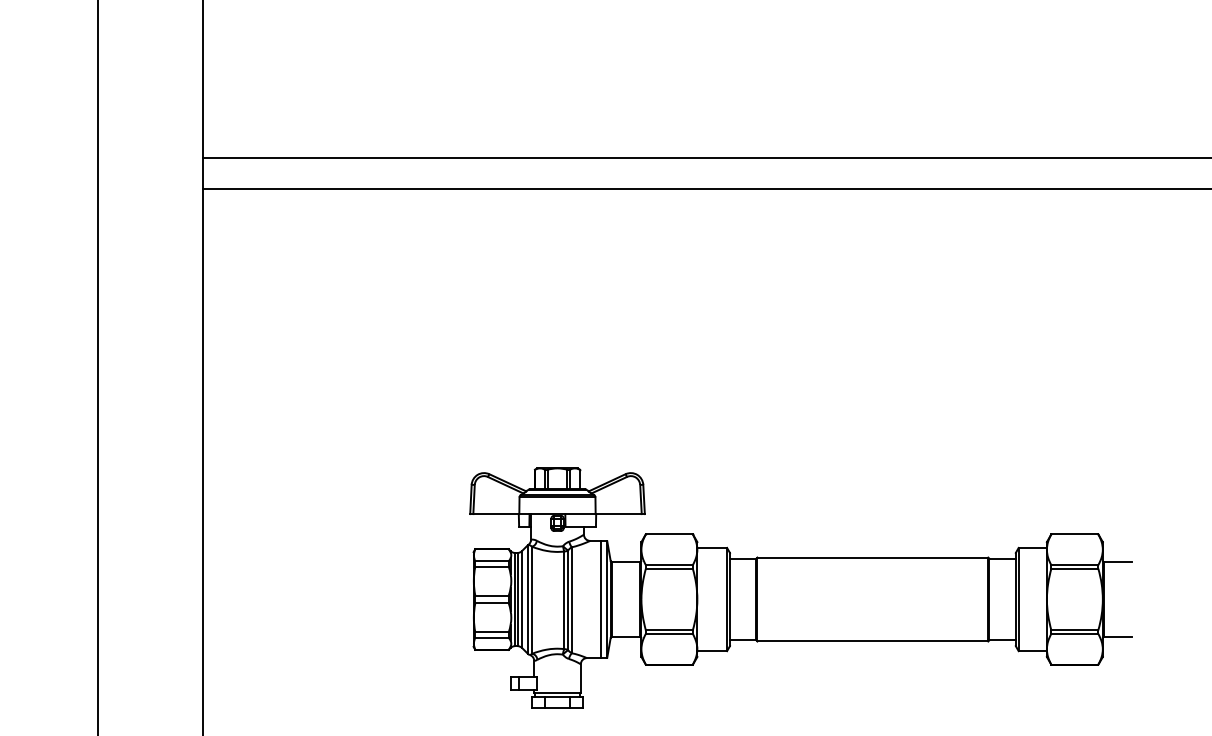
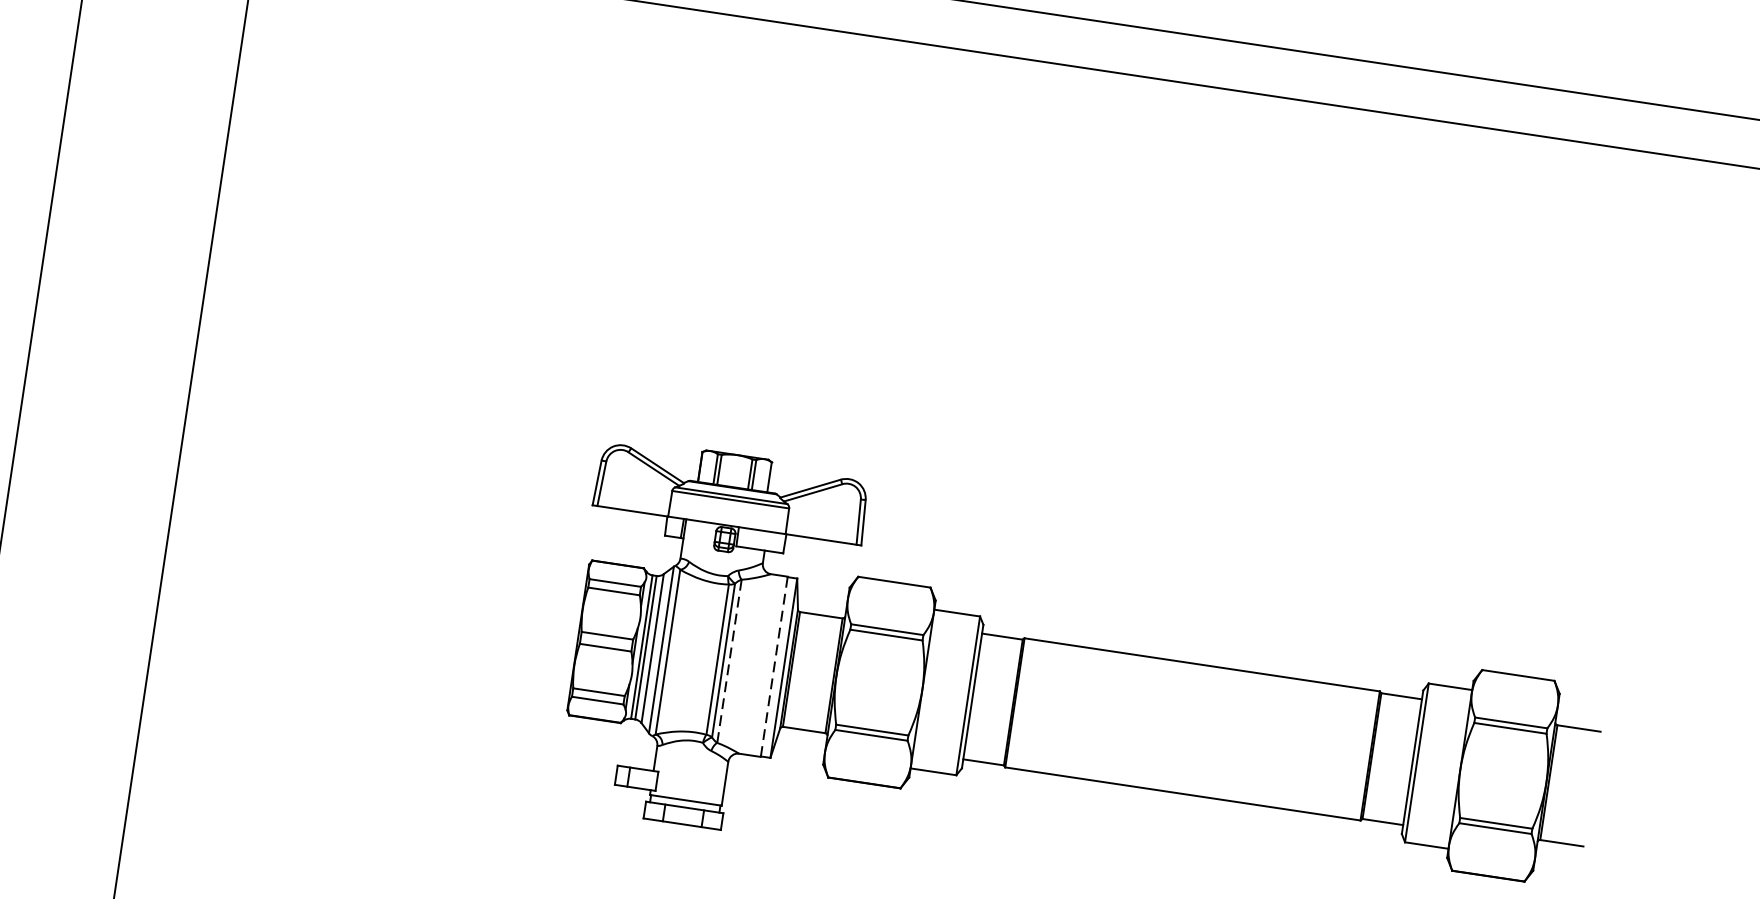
line: (572, 599) -> (730, 660), solid -> dashed
line: (601, 599) -> (774, 666), solid -> dashed

